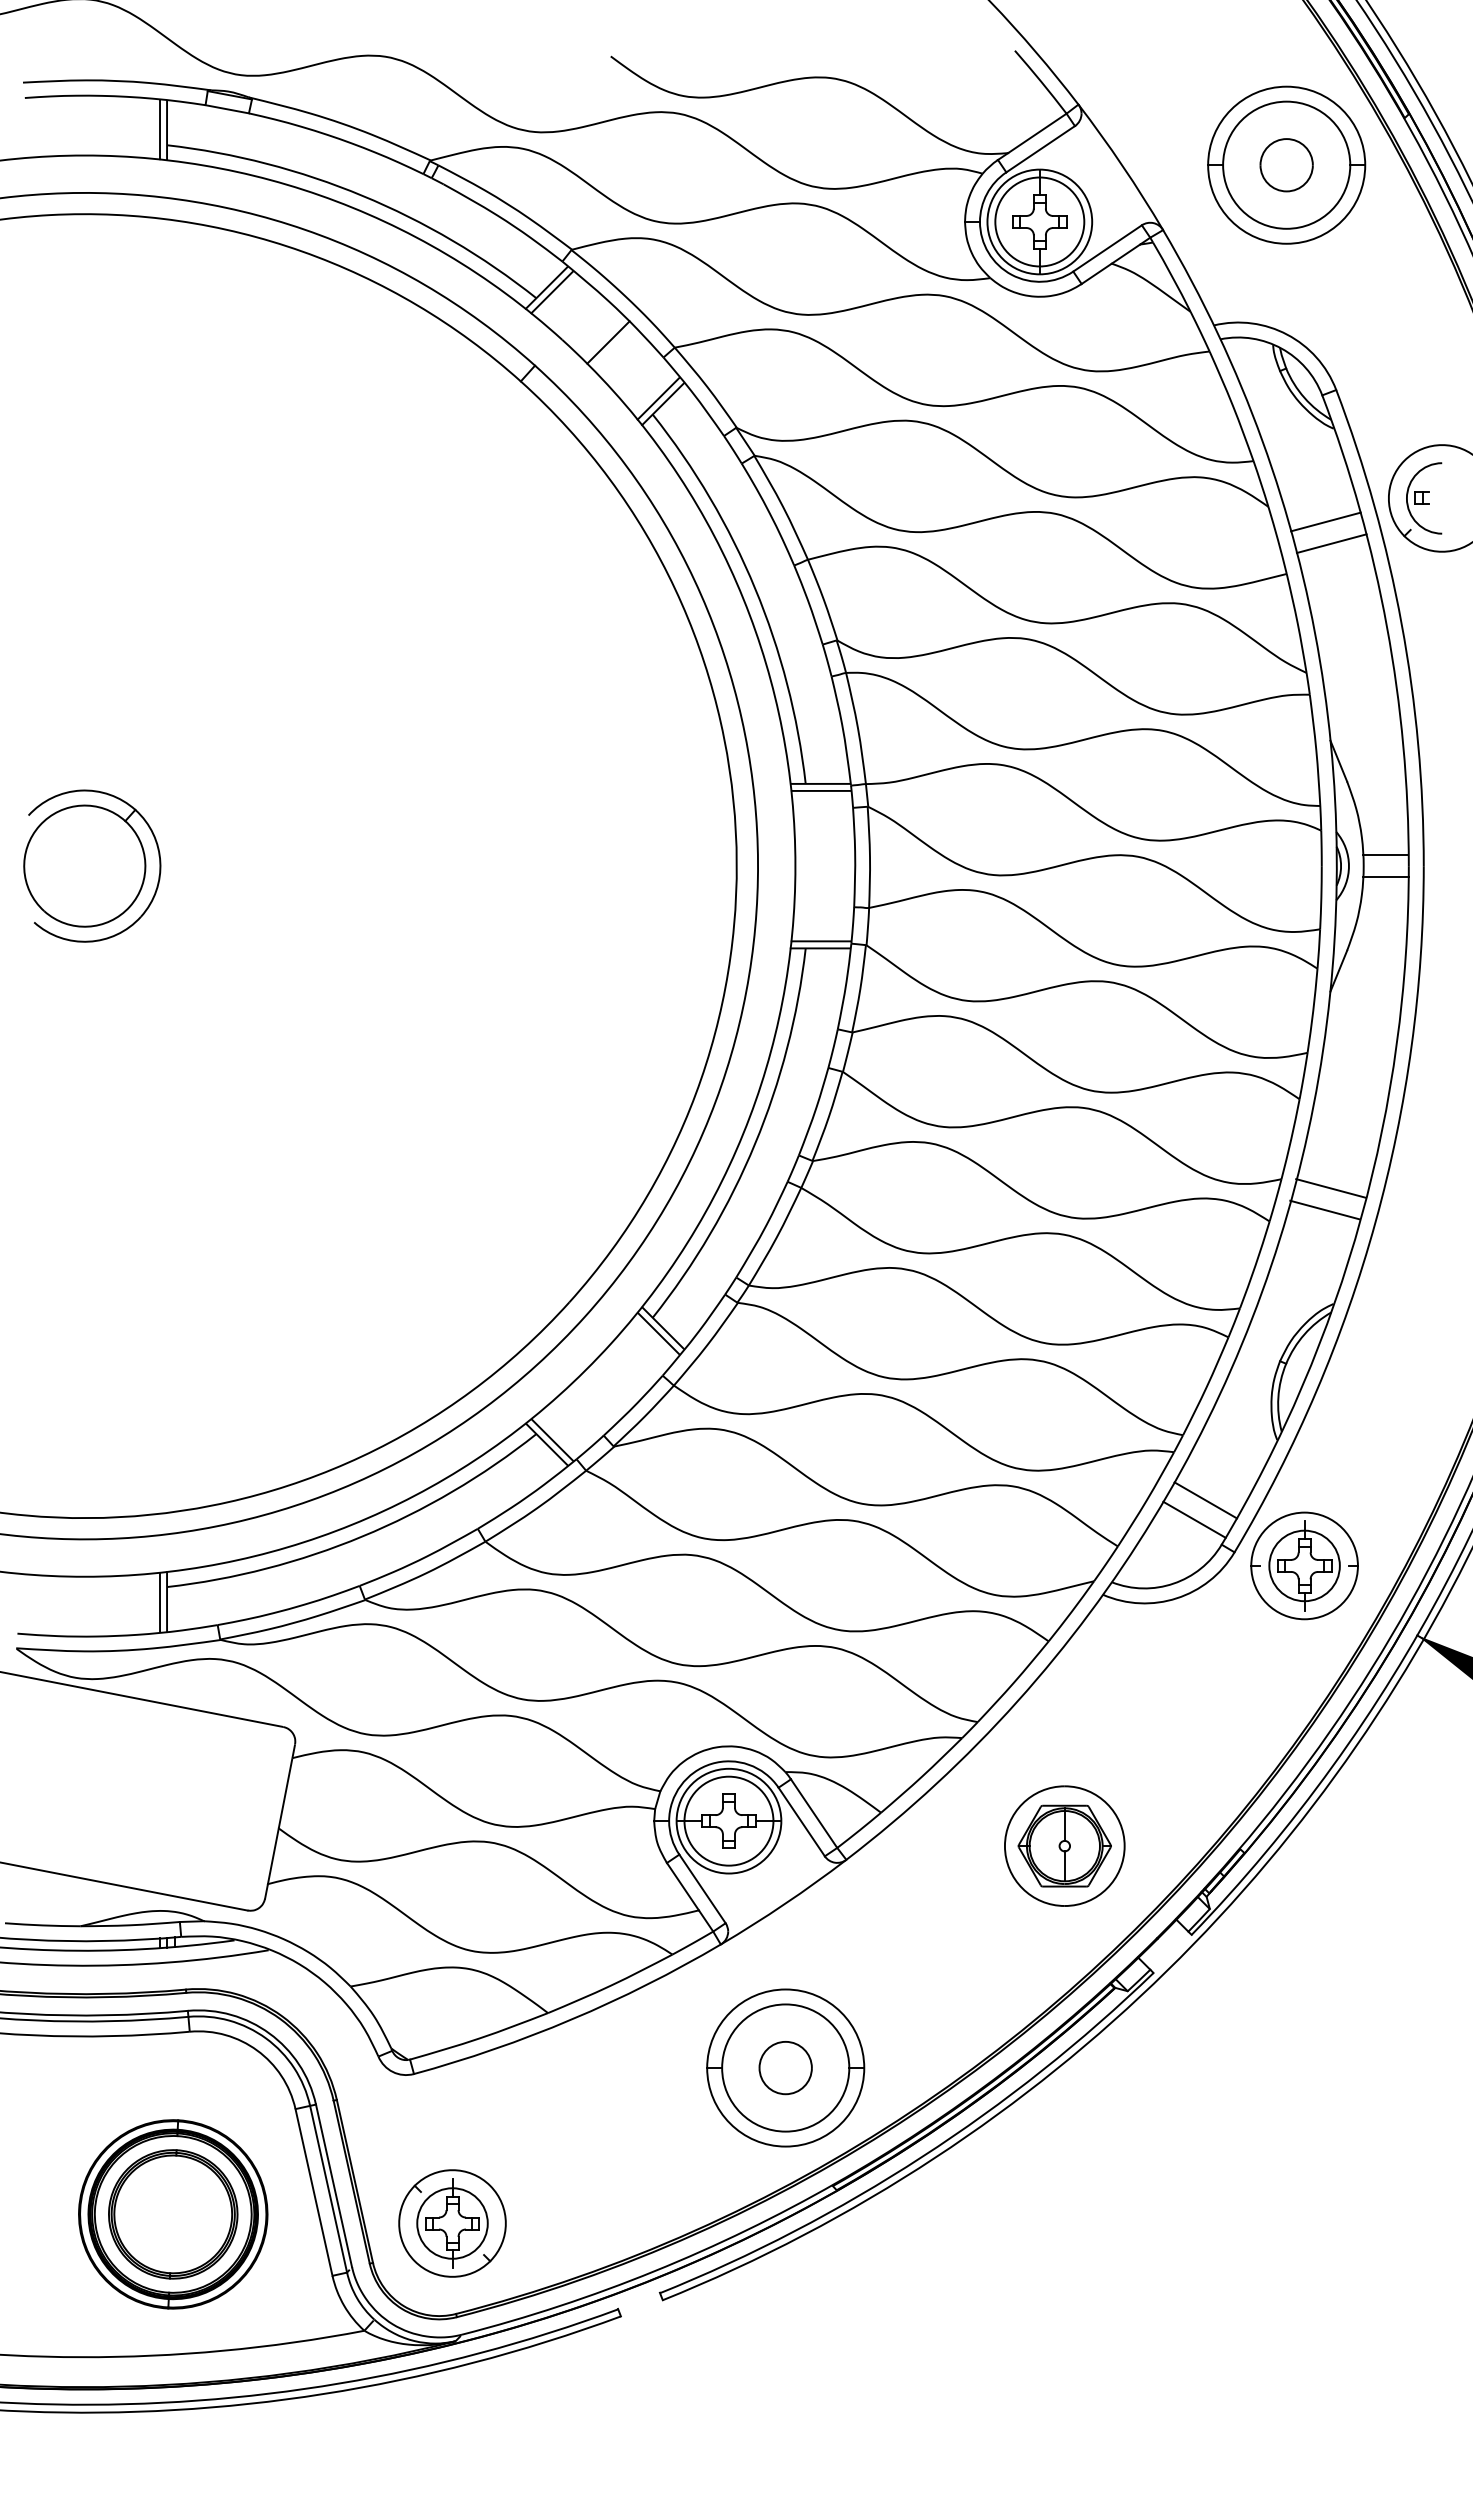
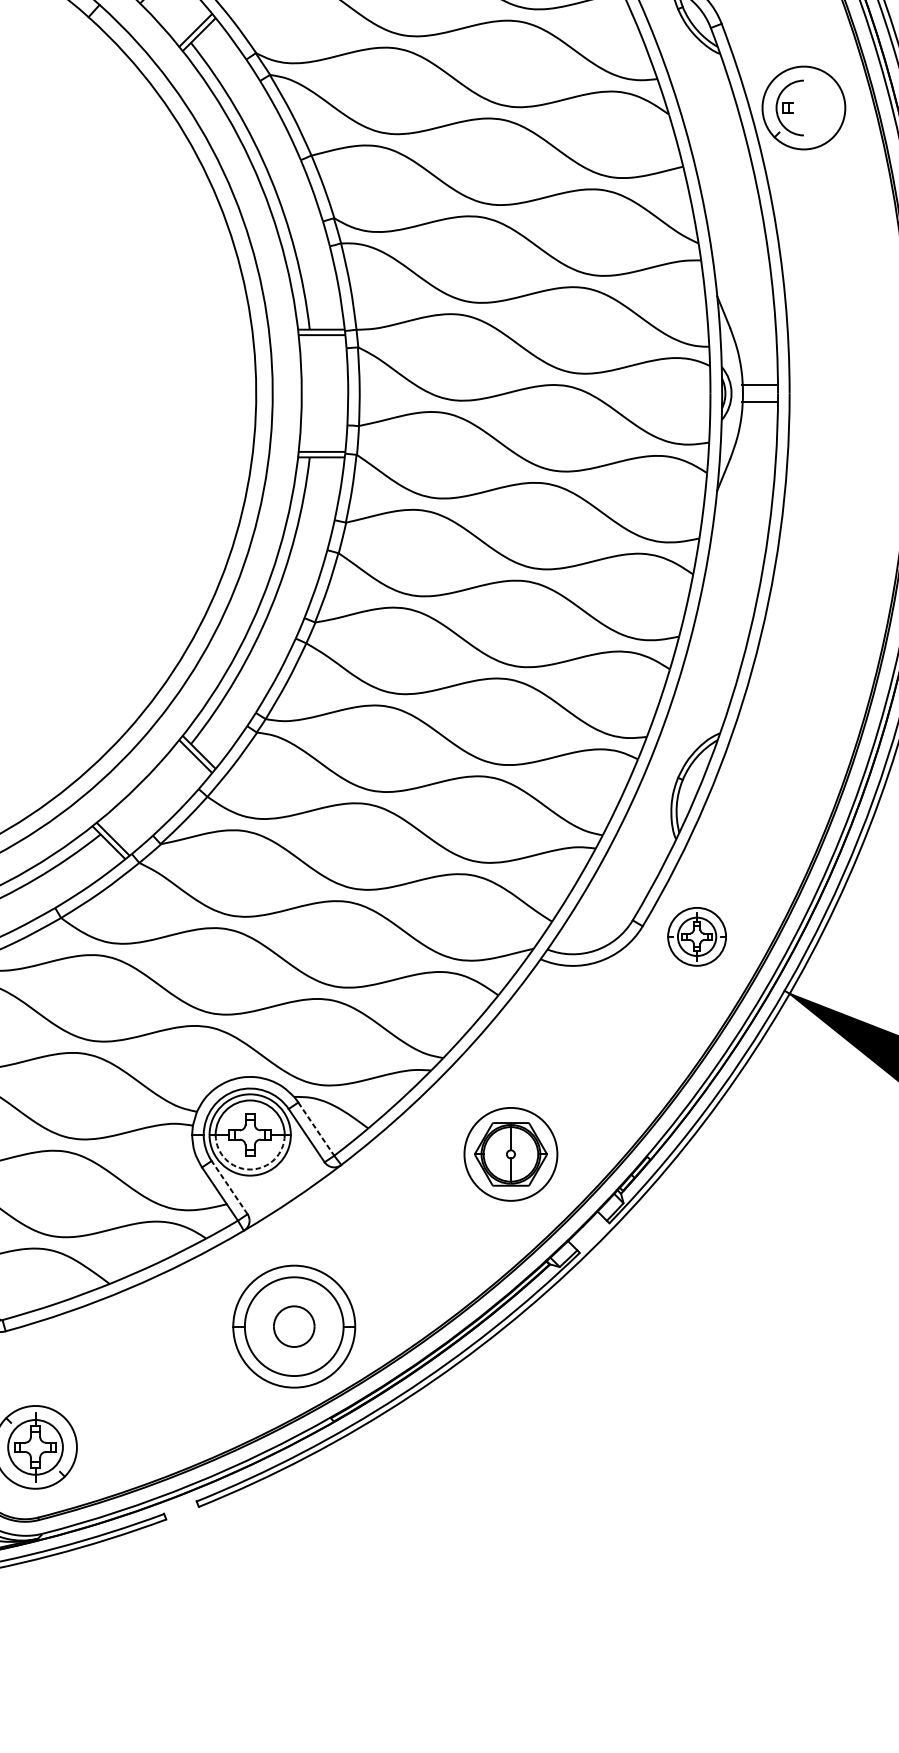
line: (1325, 521) -> (713, 125), removed
line: (1331, 543) -> (718, 143), removed
line: (1331, 1188) -> (718, 643), removed
line: (1324, 1209) -> (712, 660), removed
line: (1205, 1500) -> (620, 886), removed
line: (1194, 1519) -> (611, 900), removed
part: (1304, 1565) -> (697, 936), size x0.7
line: (814, 1814) -> (316, 1129), solid -> dashed
arc: (728, 1865) -> (249, 1169), solid -> dashed
line: (702, 1888) -> (229, 1187), solid -> dashed

